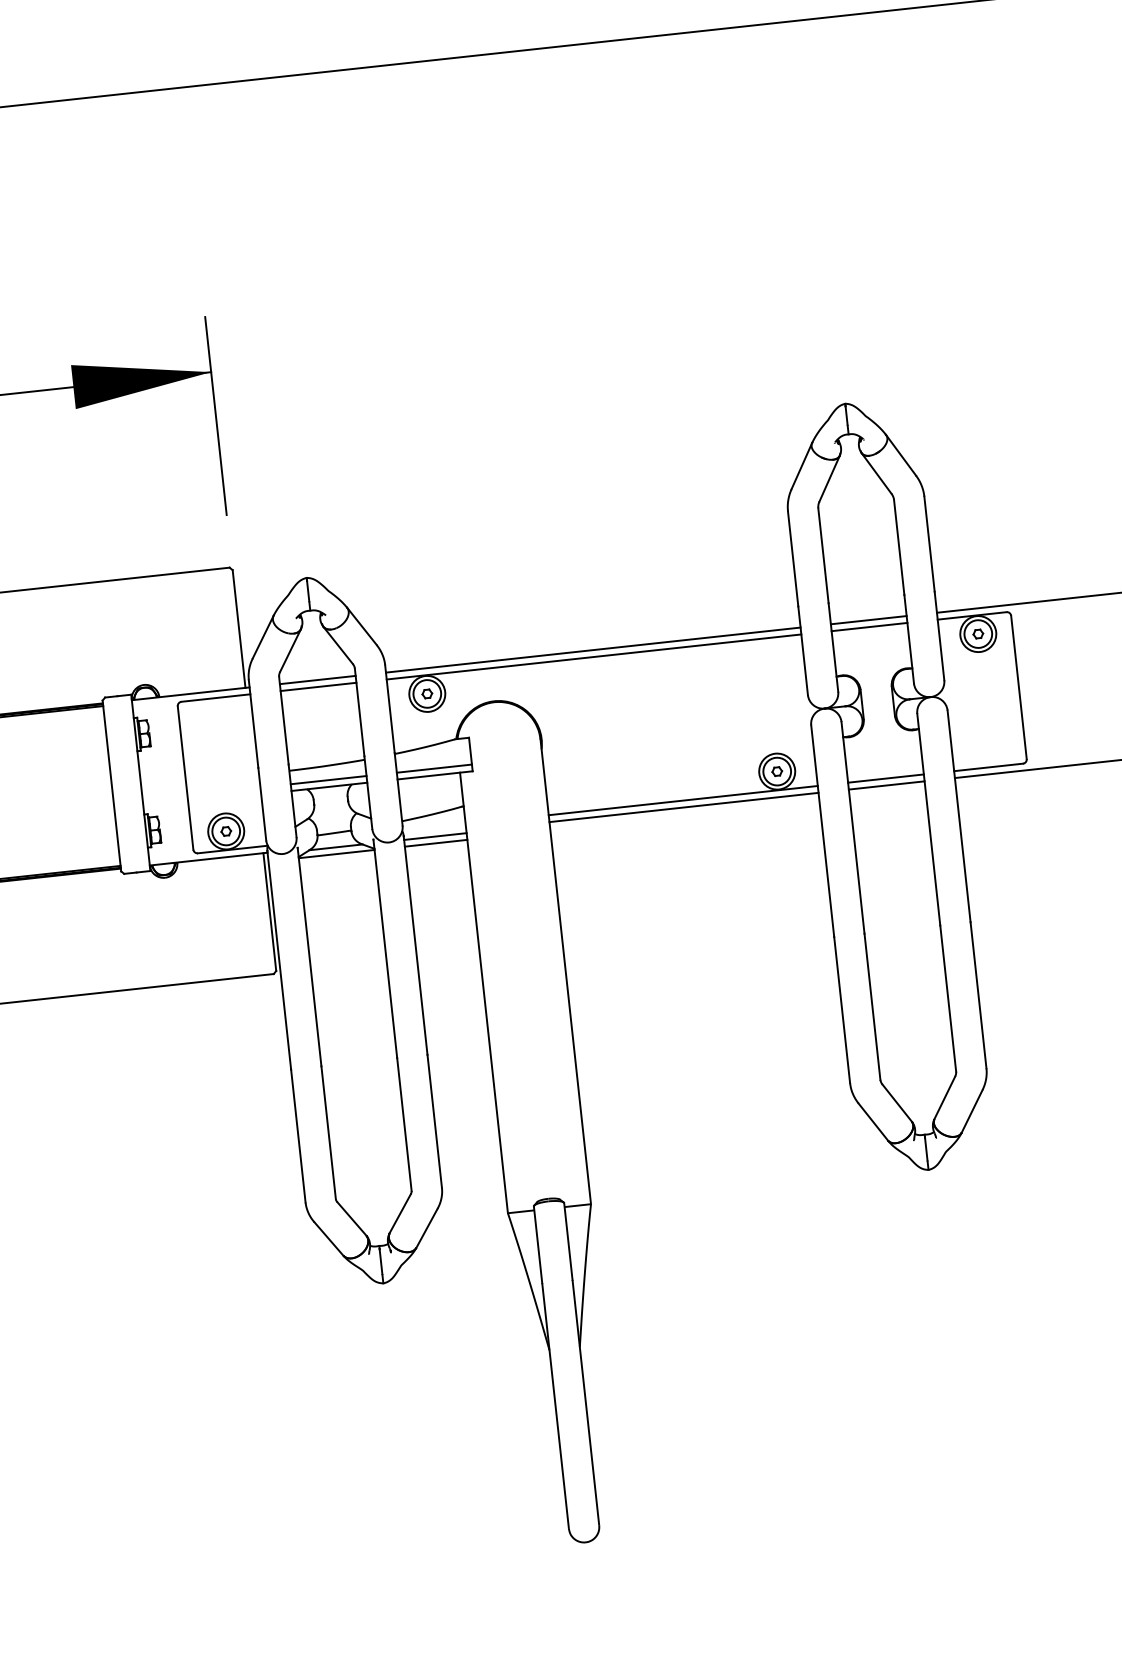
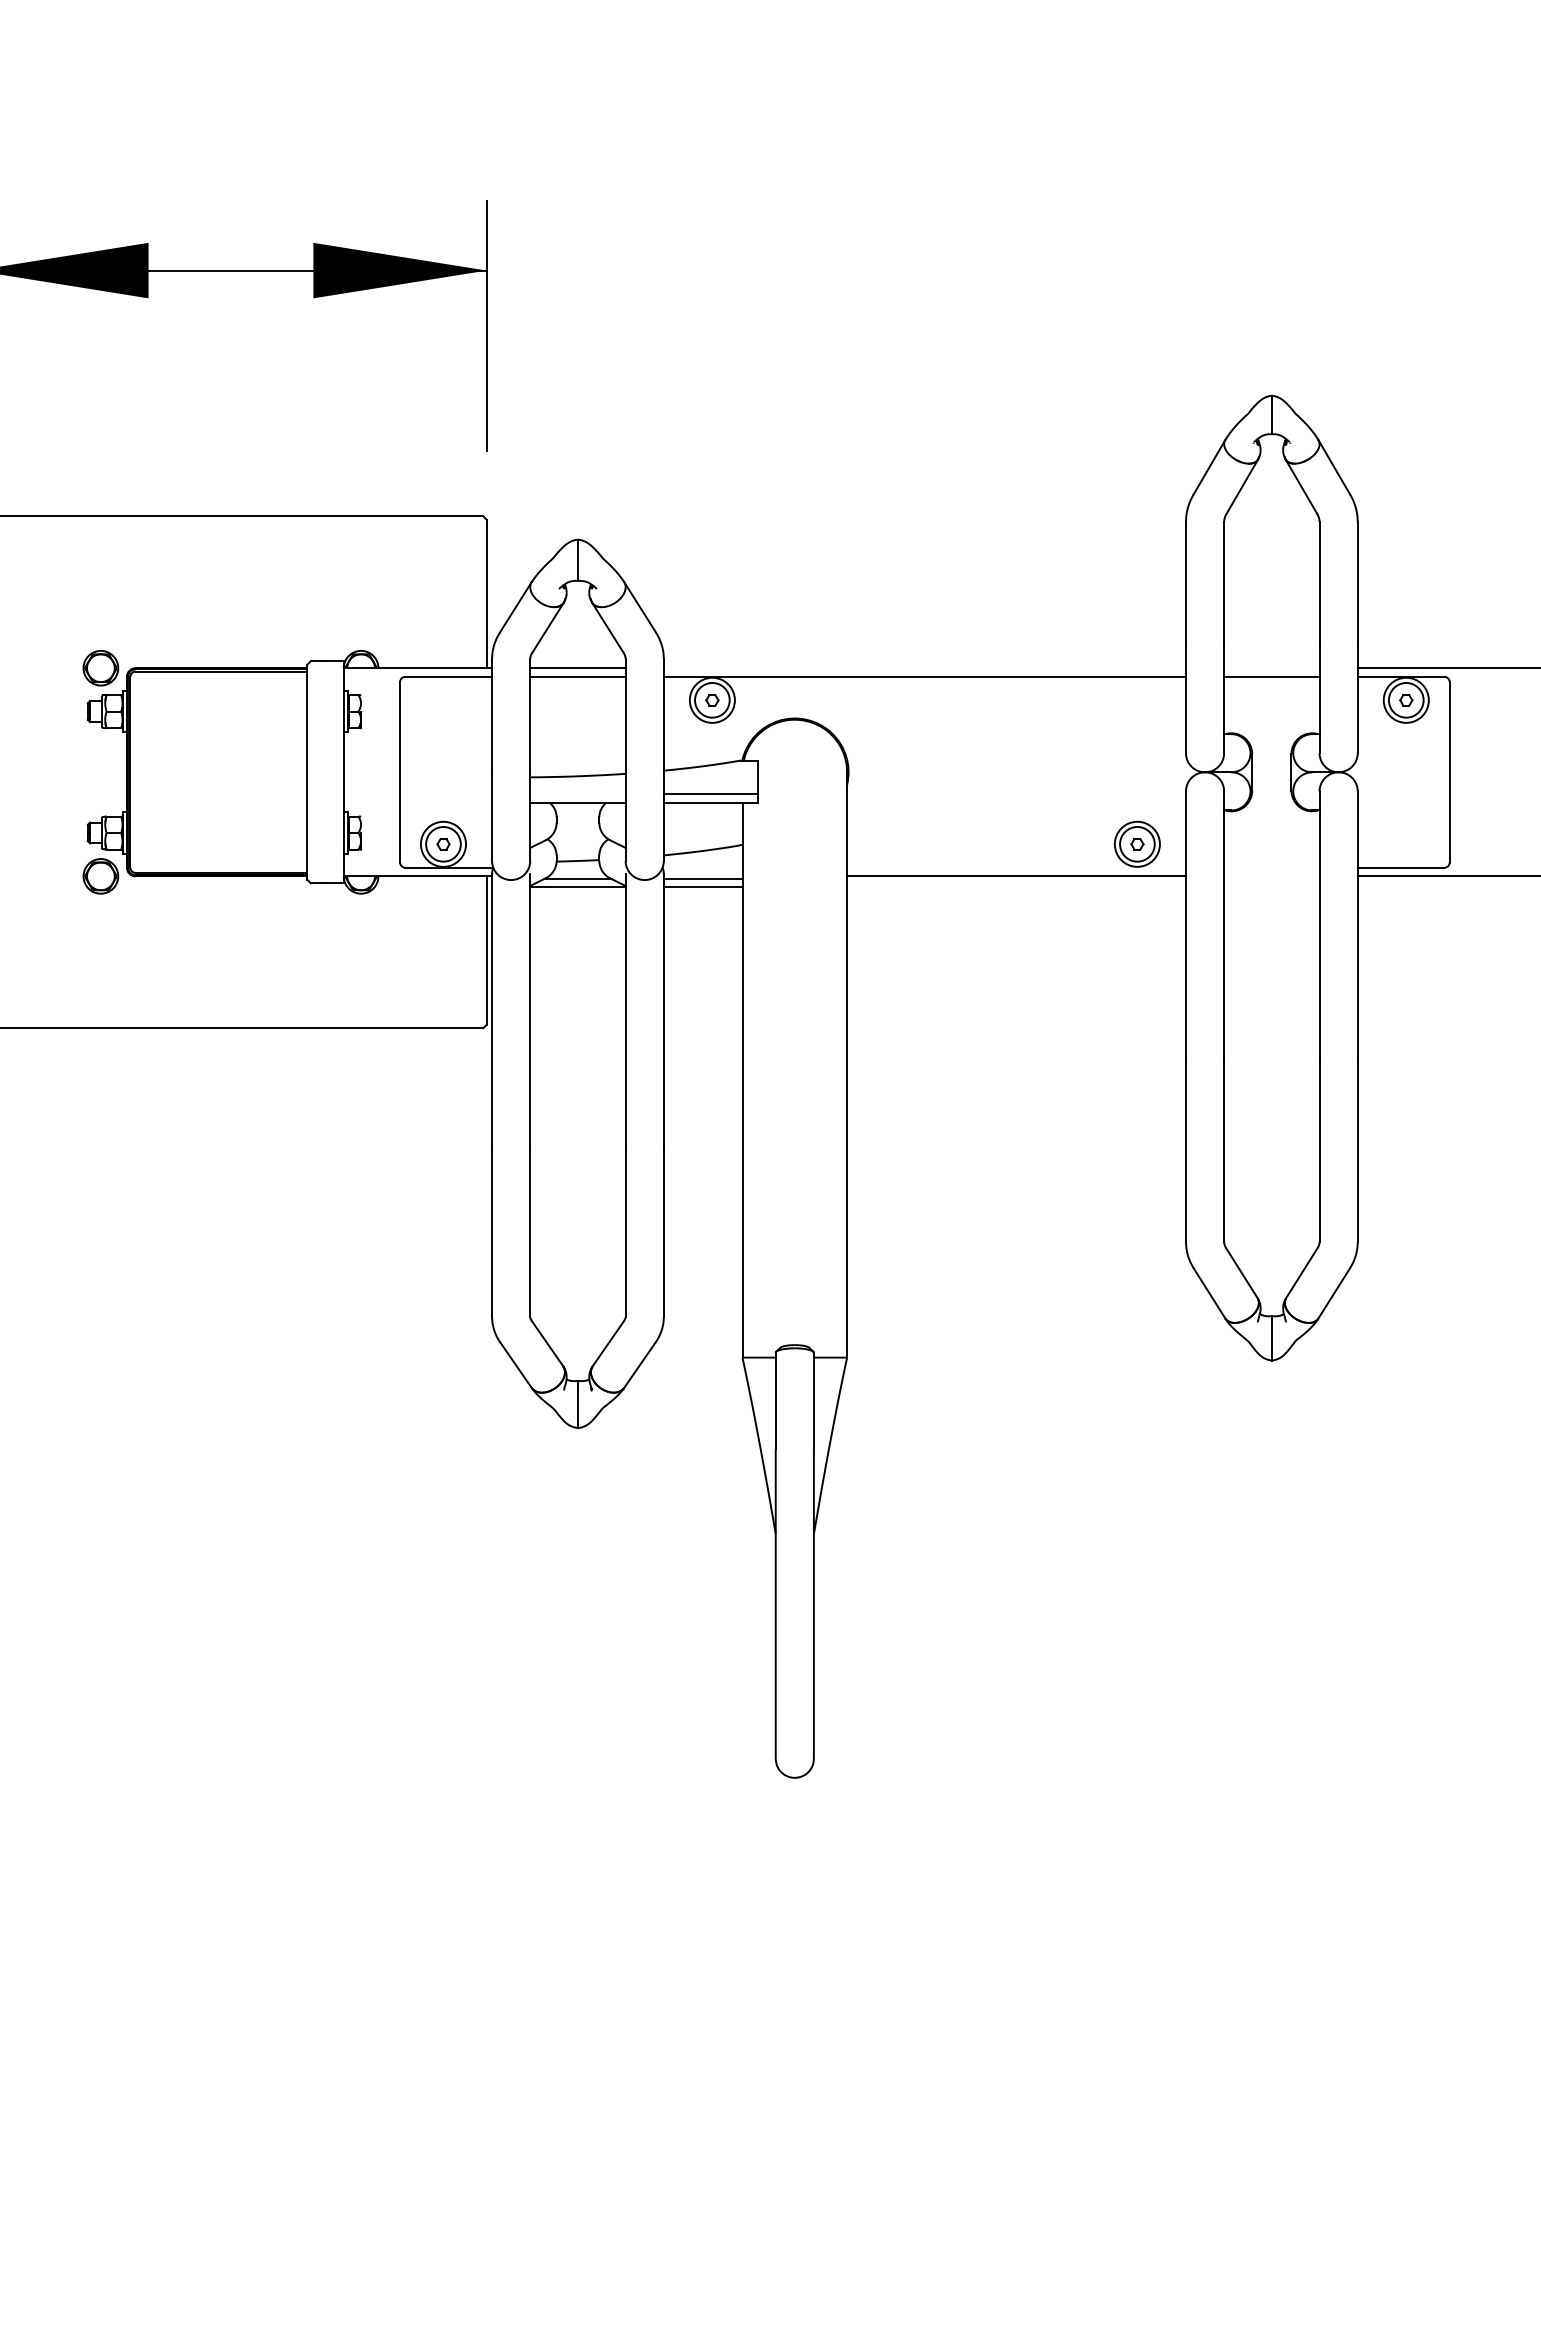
line: (868, 620) -> (1271, 668), removed
line: (593, 650) -> (924, 668), removed
line: (885, 778) -> (1271, 867), removed
line: (328, 780) -> (577, 794), removed
line: (886, 785) -> (1271, 876), removed
line: (683, 800) -> (1016, 867), removed

